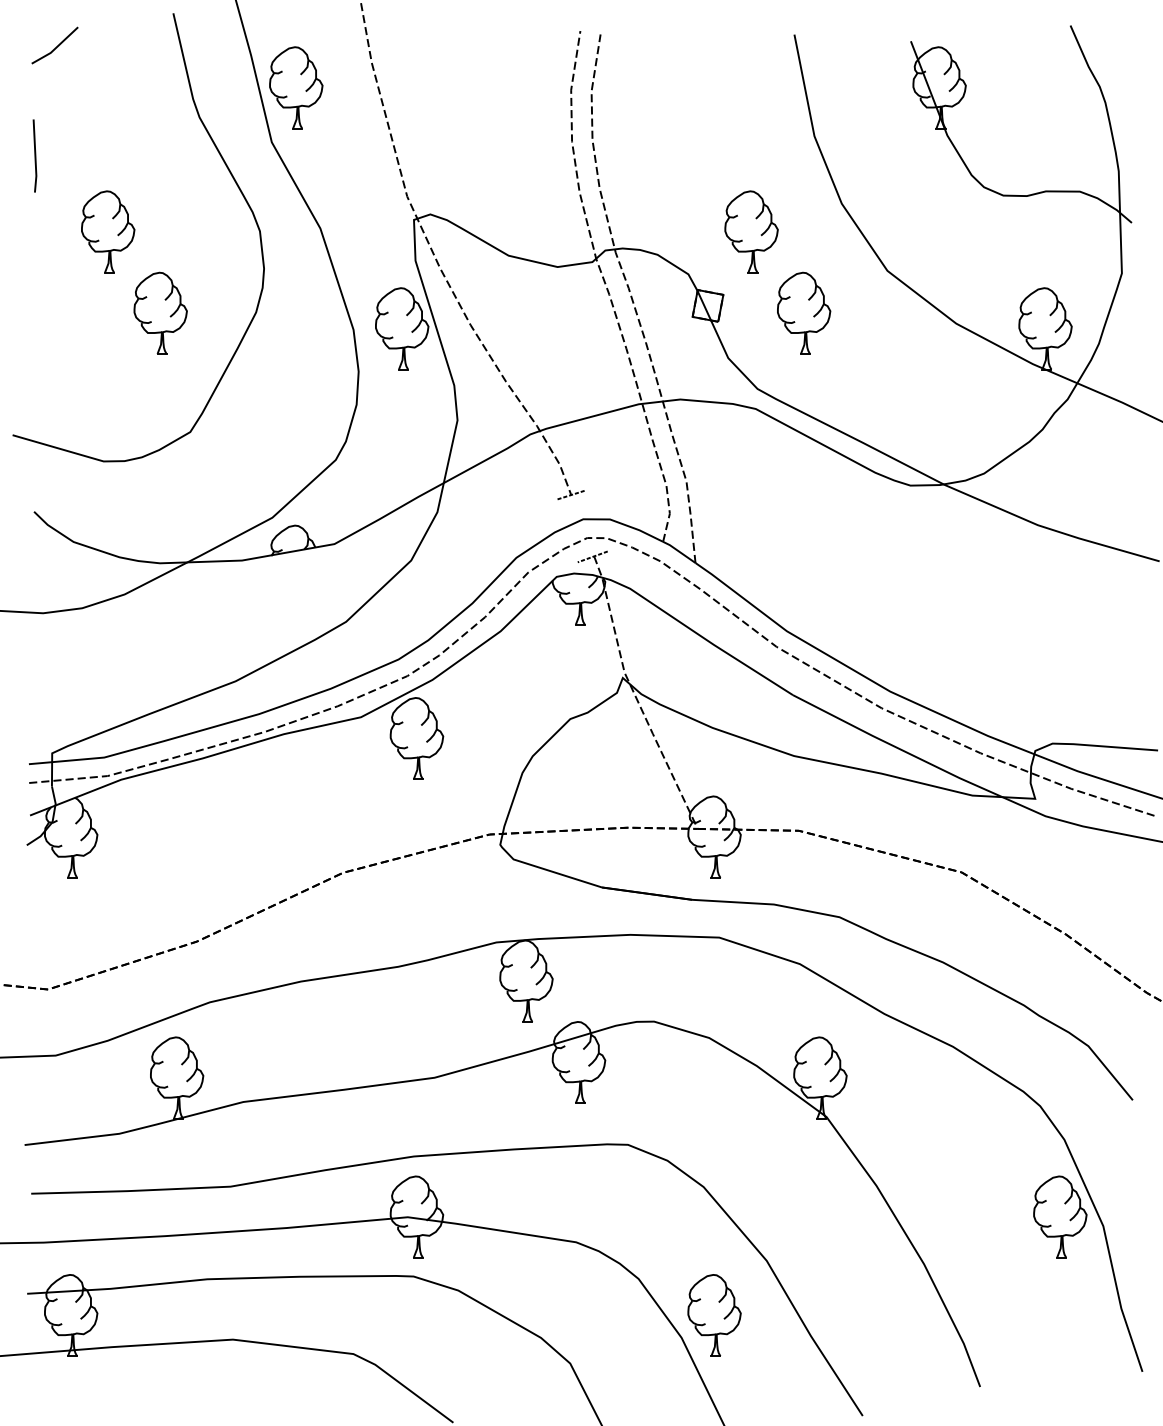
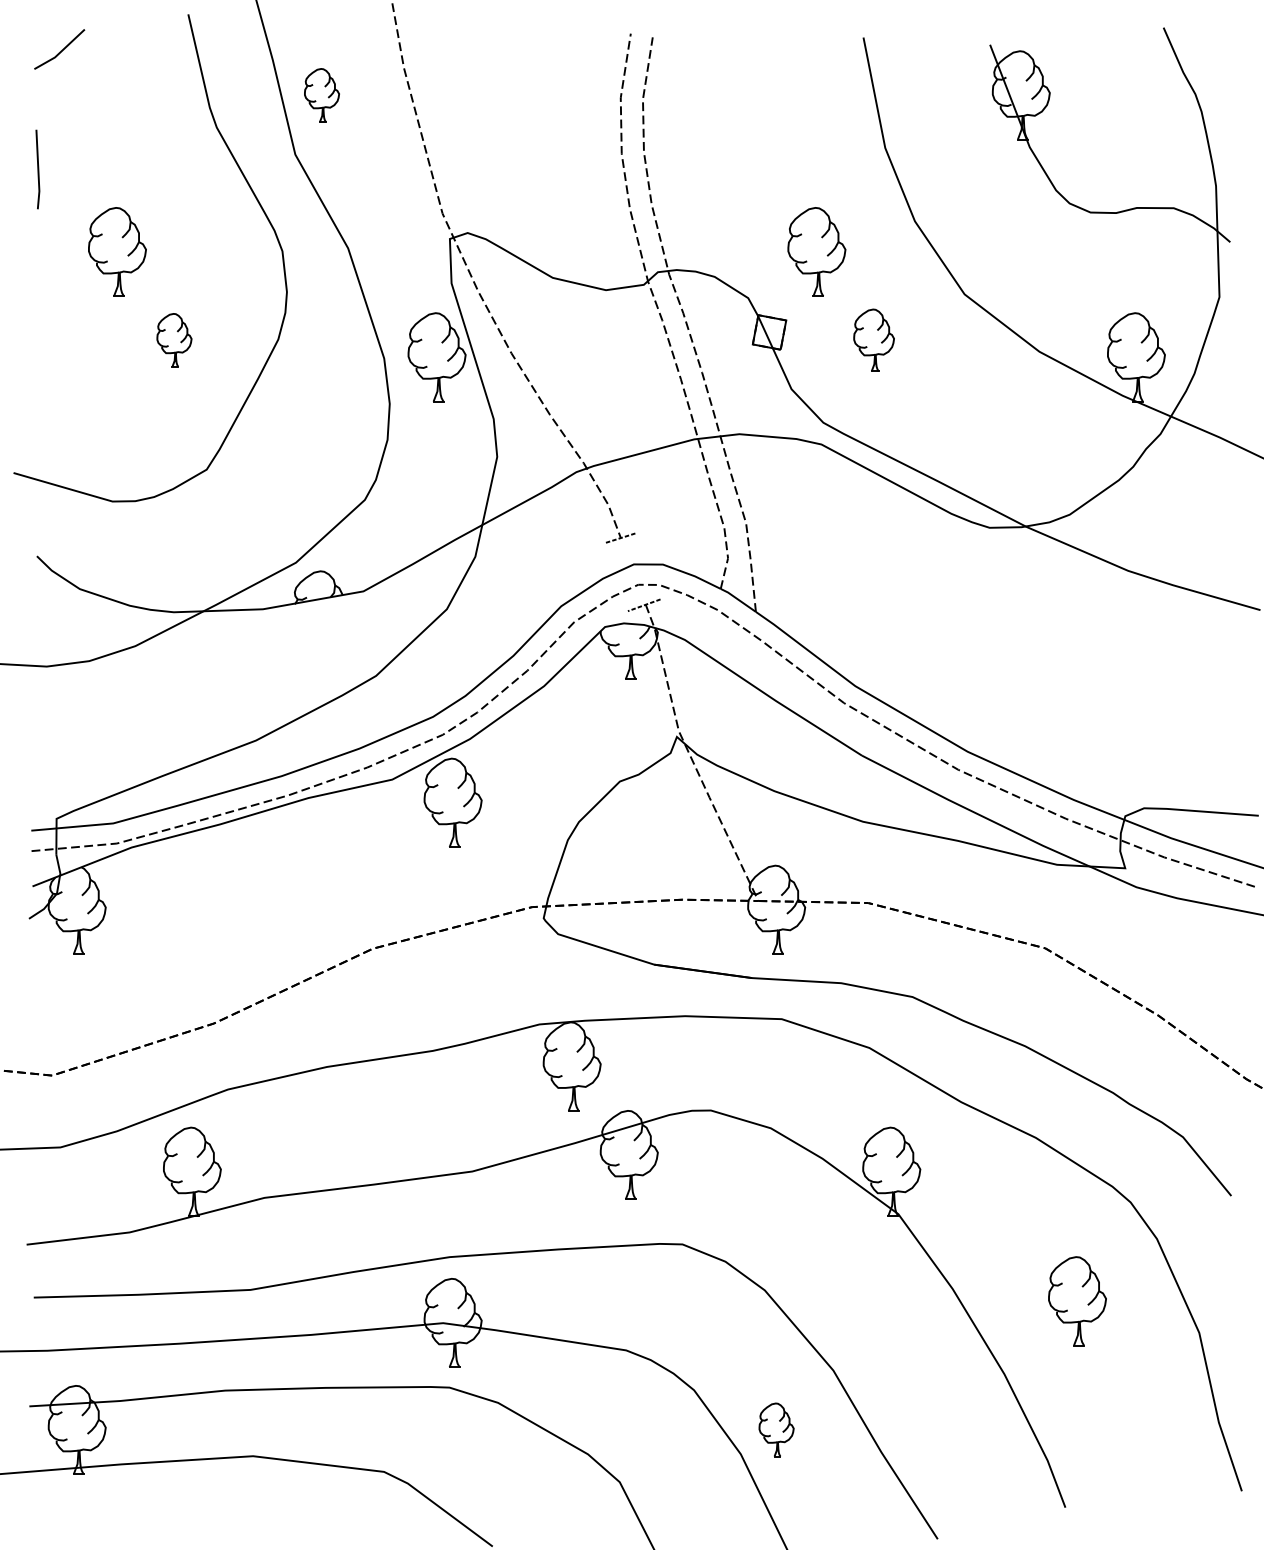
part: (296, 87) -> (322, 95), size x0.6
part: (160, 312) -> (174, 339), size x0.6
part: (804, 312) -> (874, 339), size x0.7
part: (1060, 1216) -> (1077, 1300), moved
part: (714, 1315) -> (776, 1429), size x0.6

